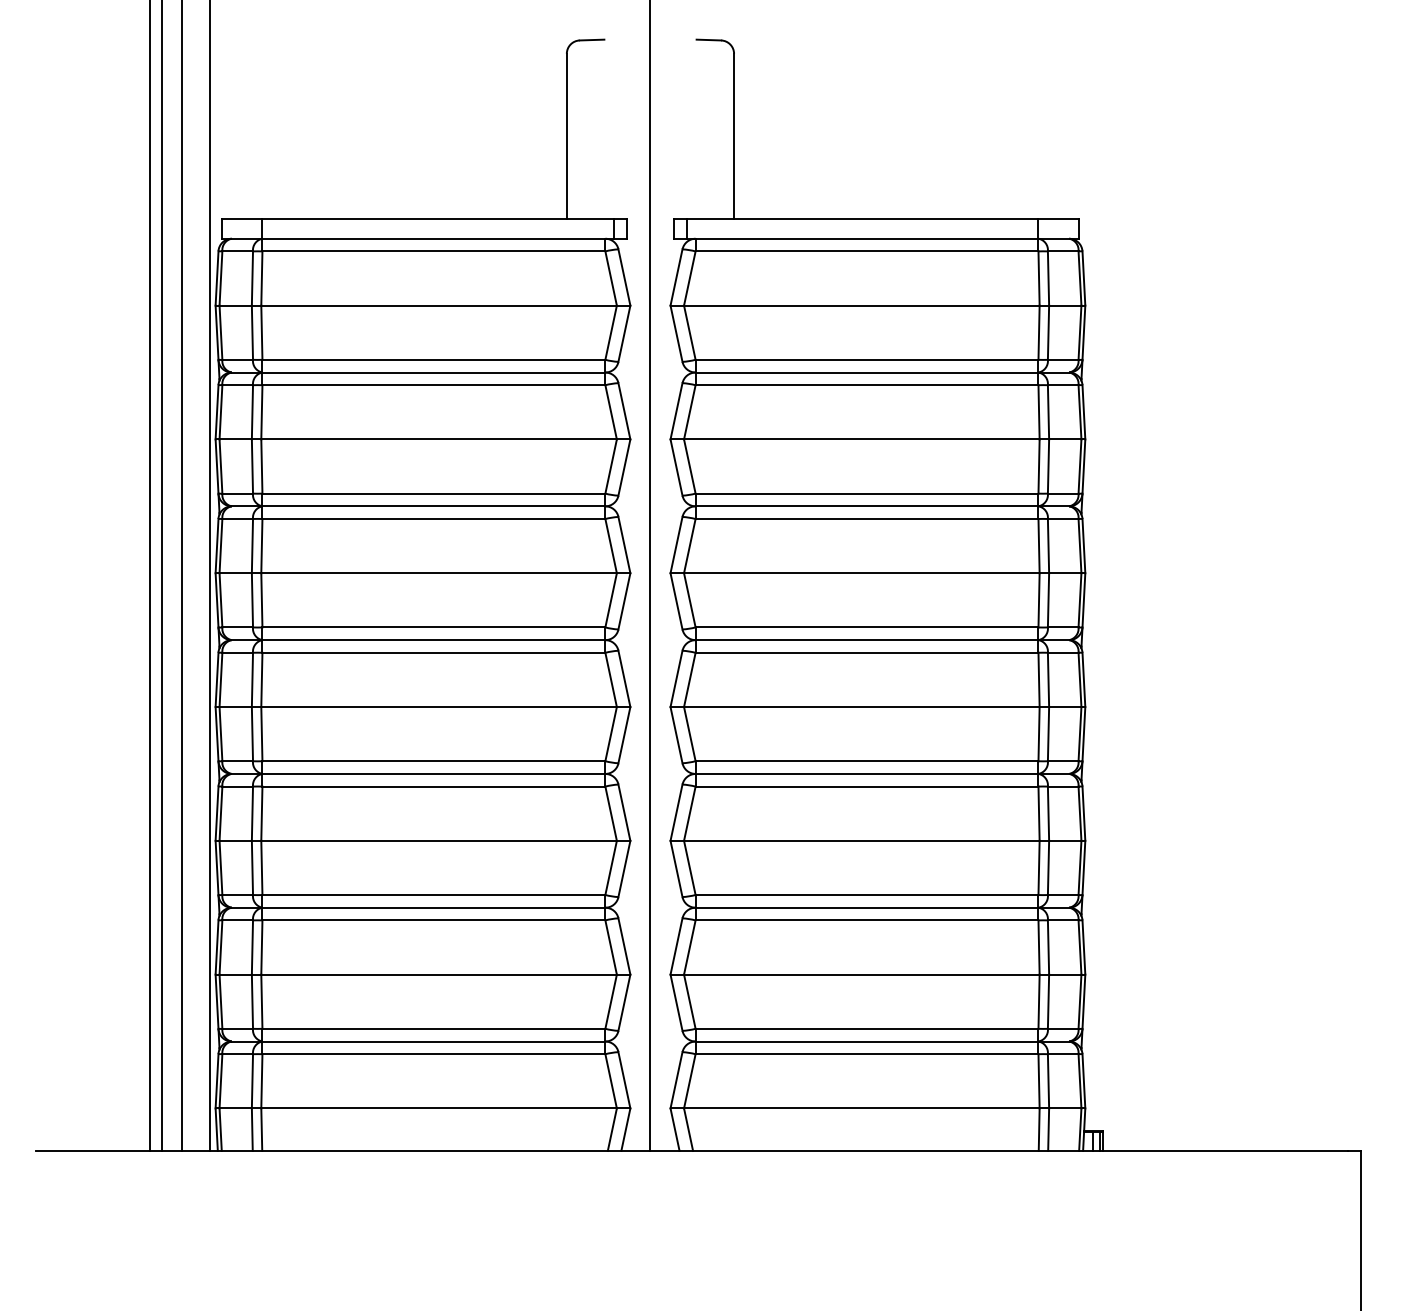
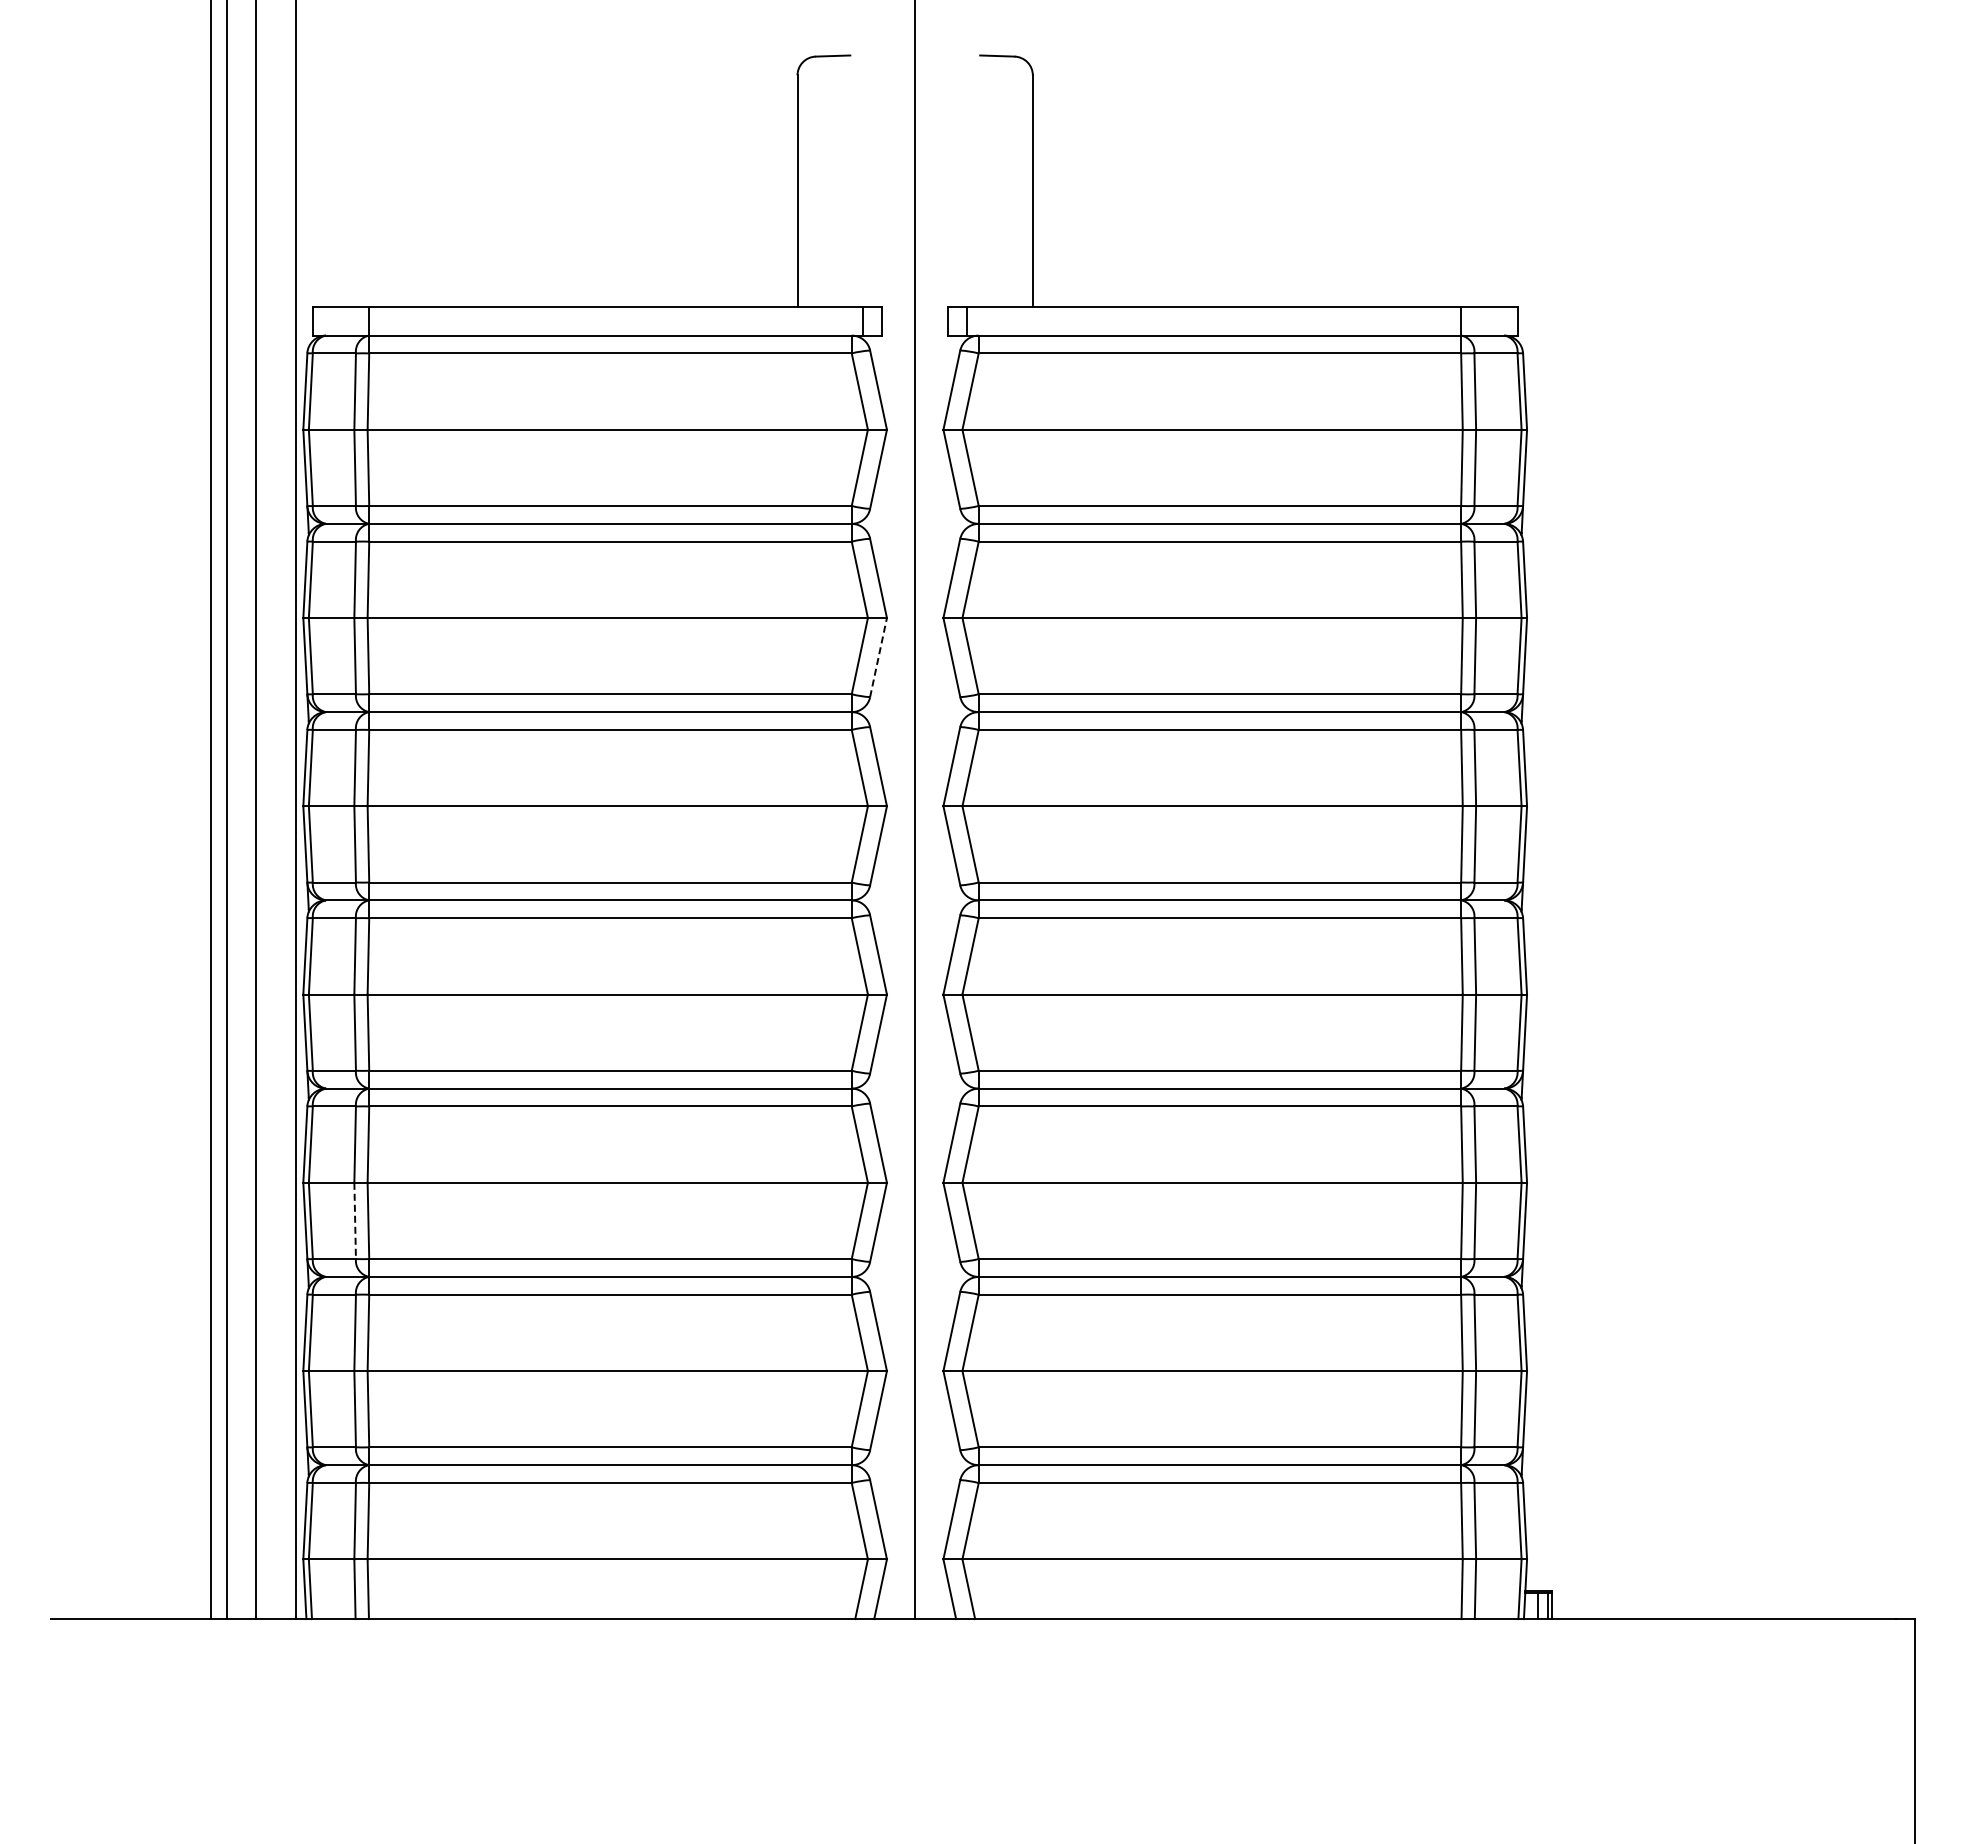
line: (624, 467) -> (878, 657), solid -> dashed
line: (252, 868) -> (355, 1221), solid -> dashed

